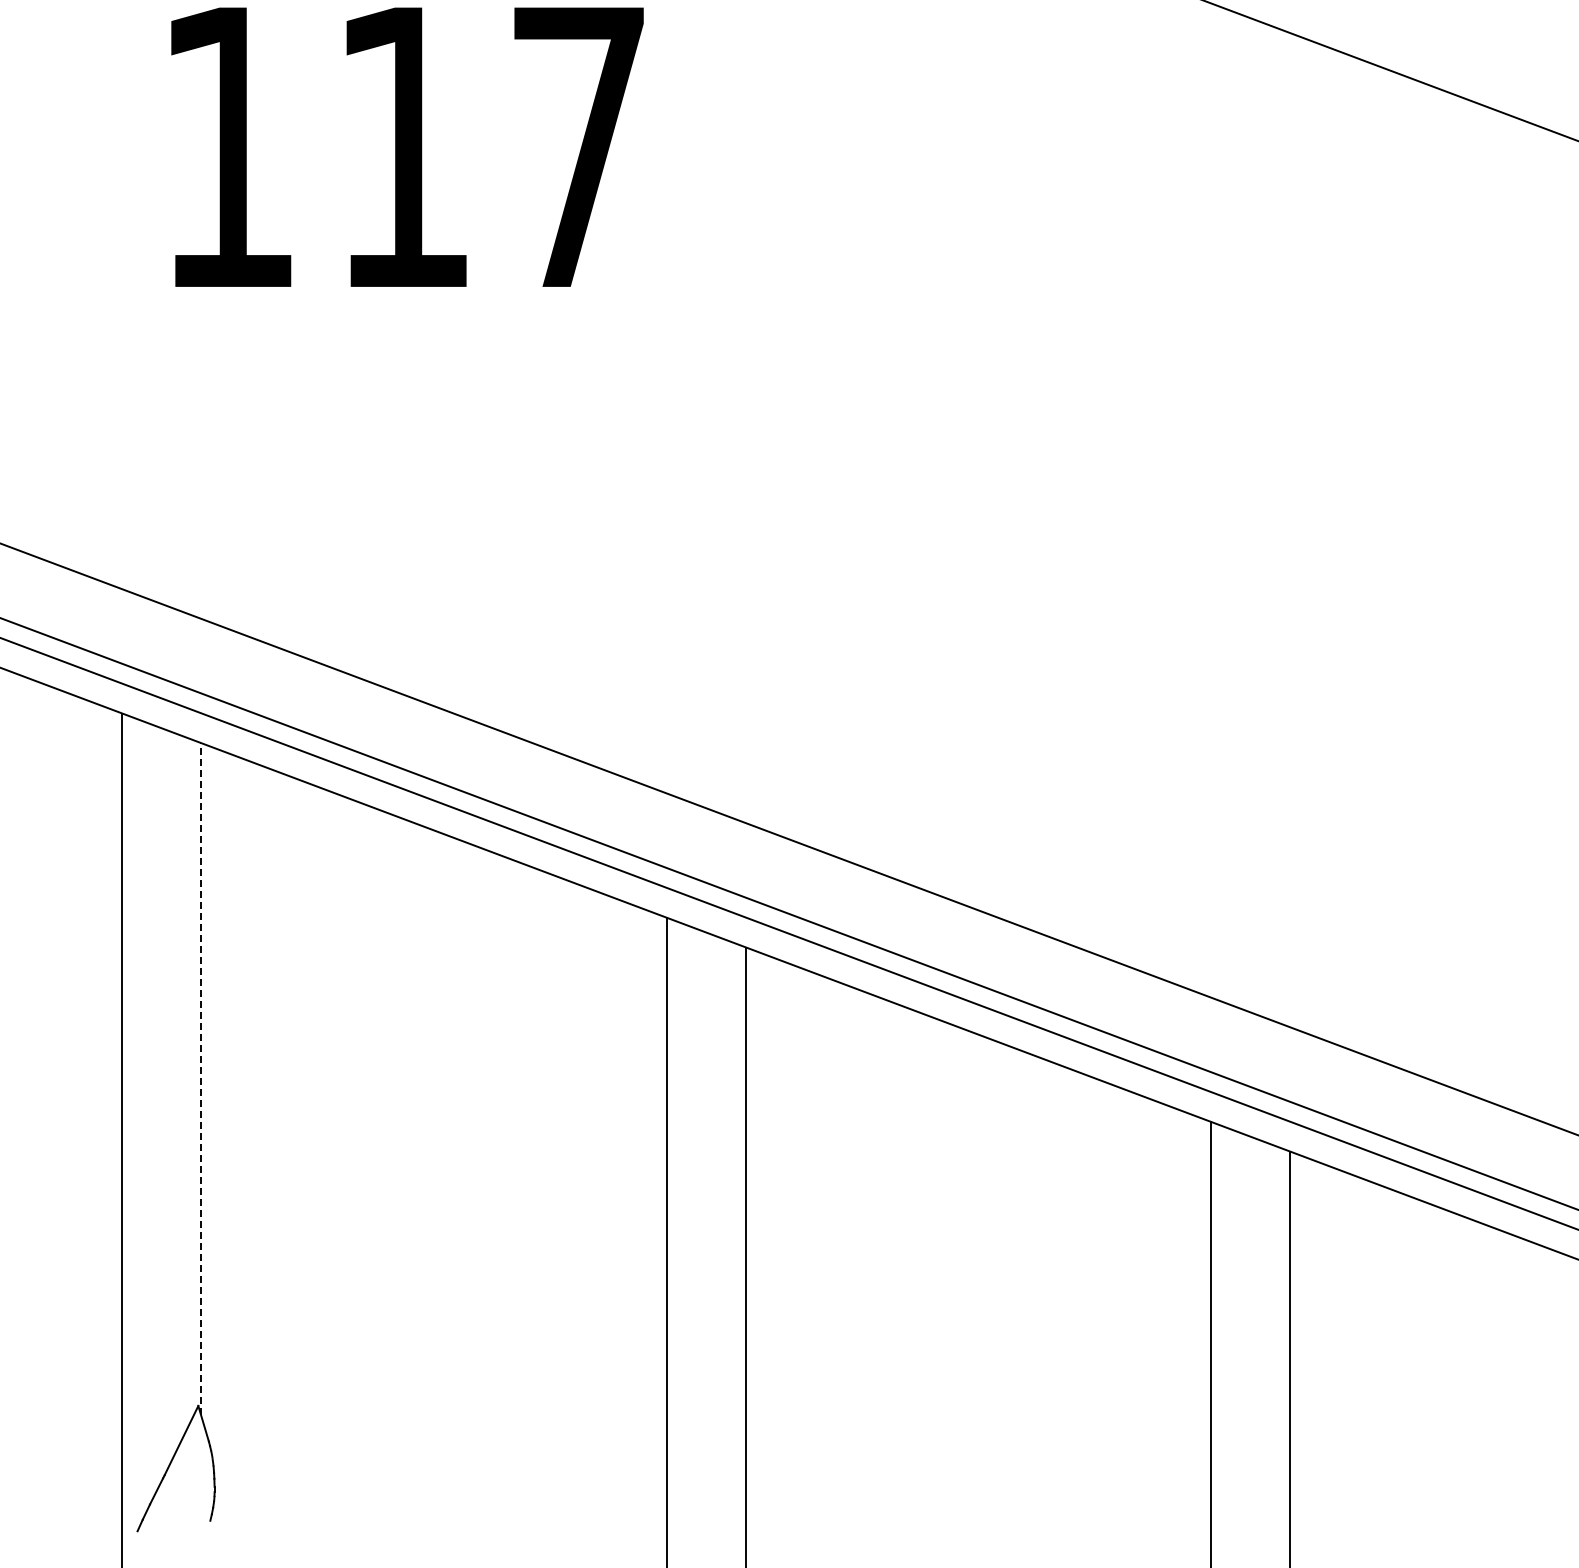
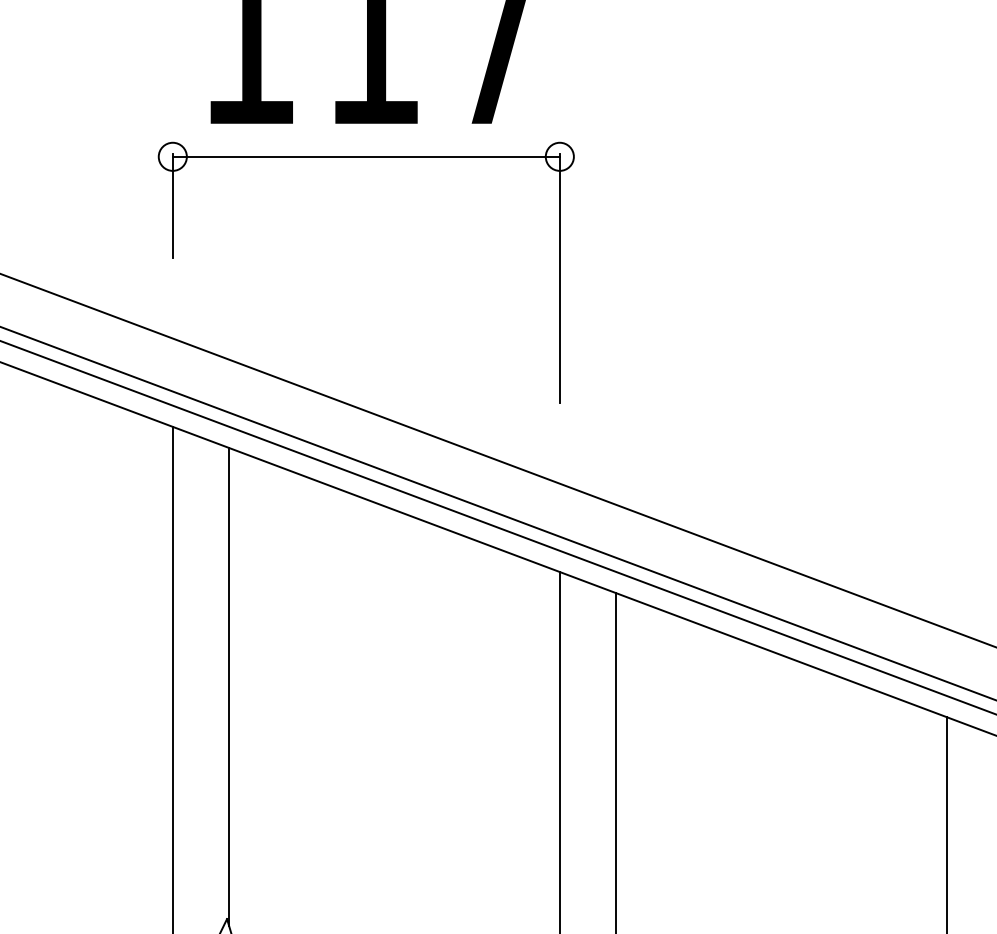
part: (394, 333) -> (366, 156), added
line: (201, 1078) -> (229, 686), dashed -> solid

